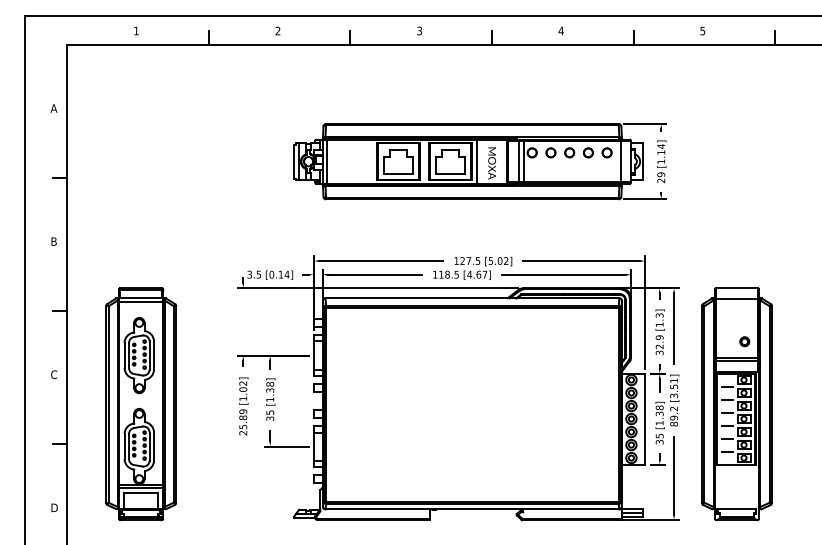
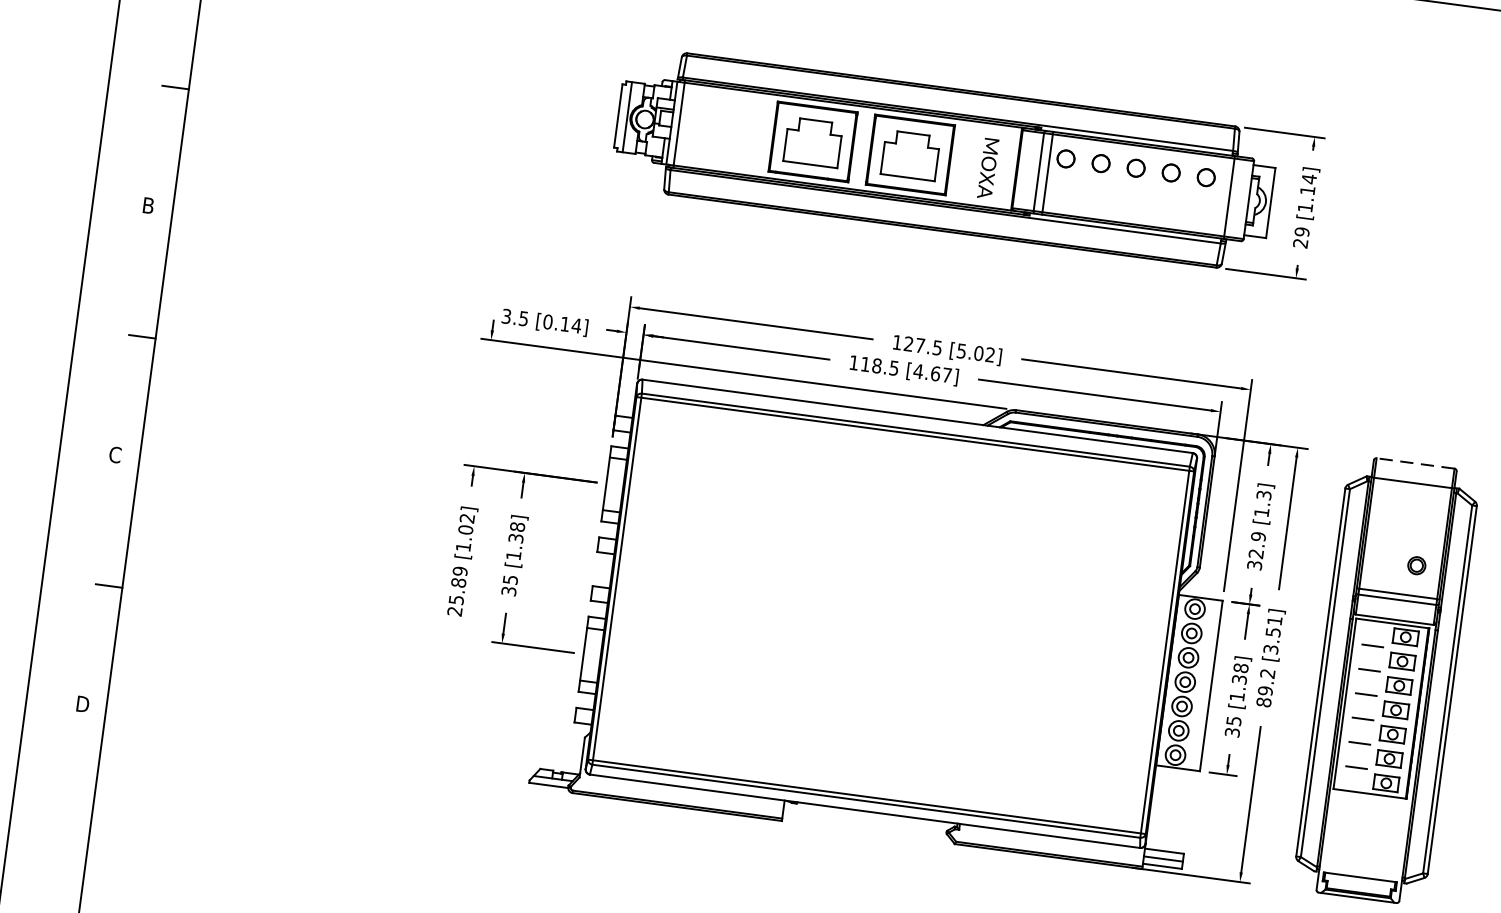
line: (476, 161) -> (959, 161), removed
line: (736, 288) -> (1414, 463), solid -> dashed
part: (141, 404) -> (271, 532), removed

